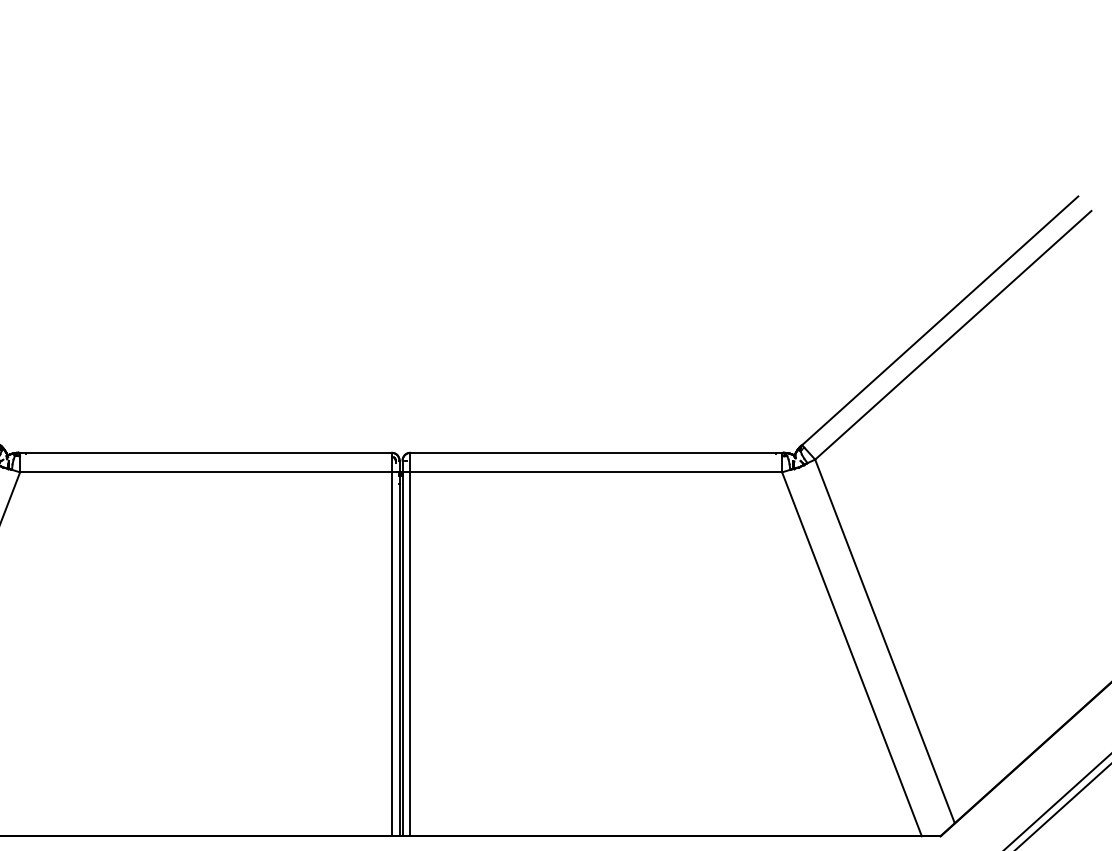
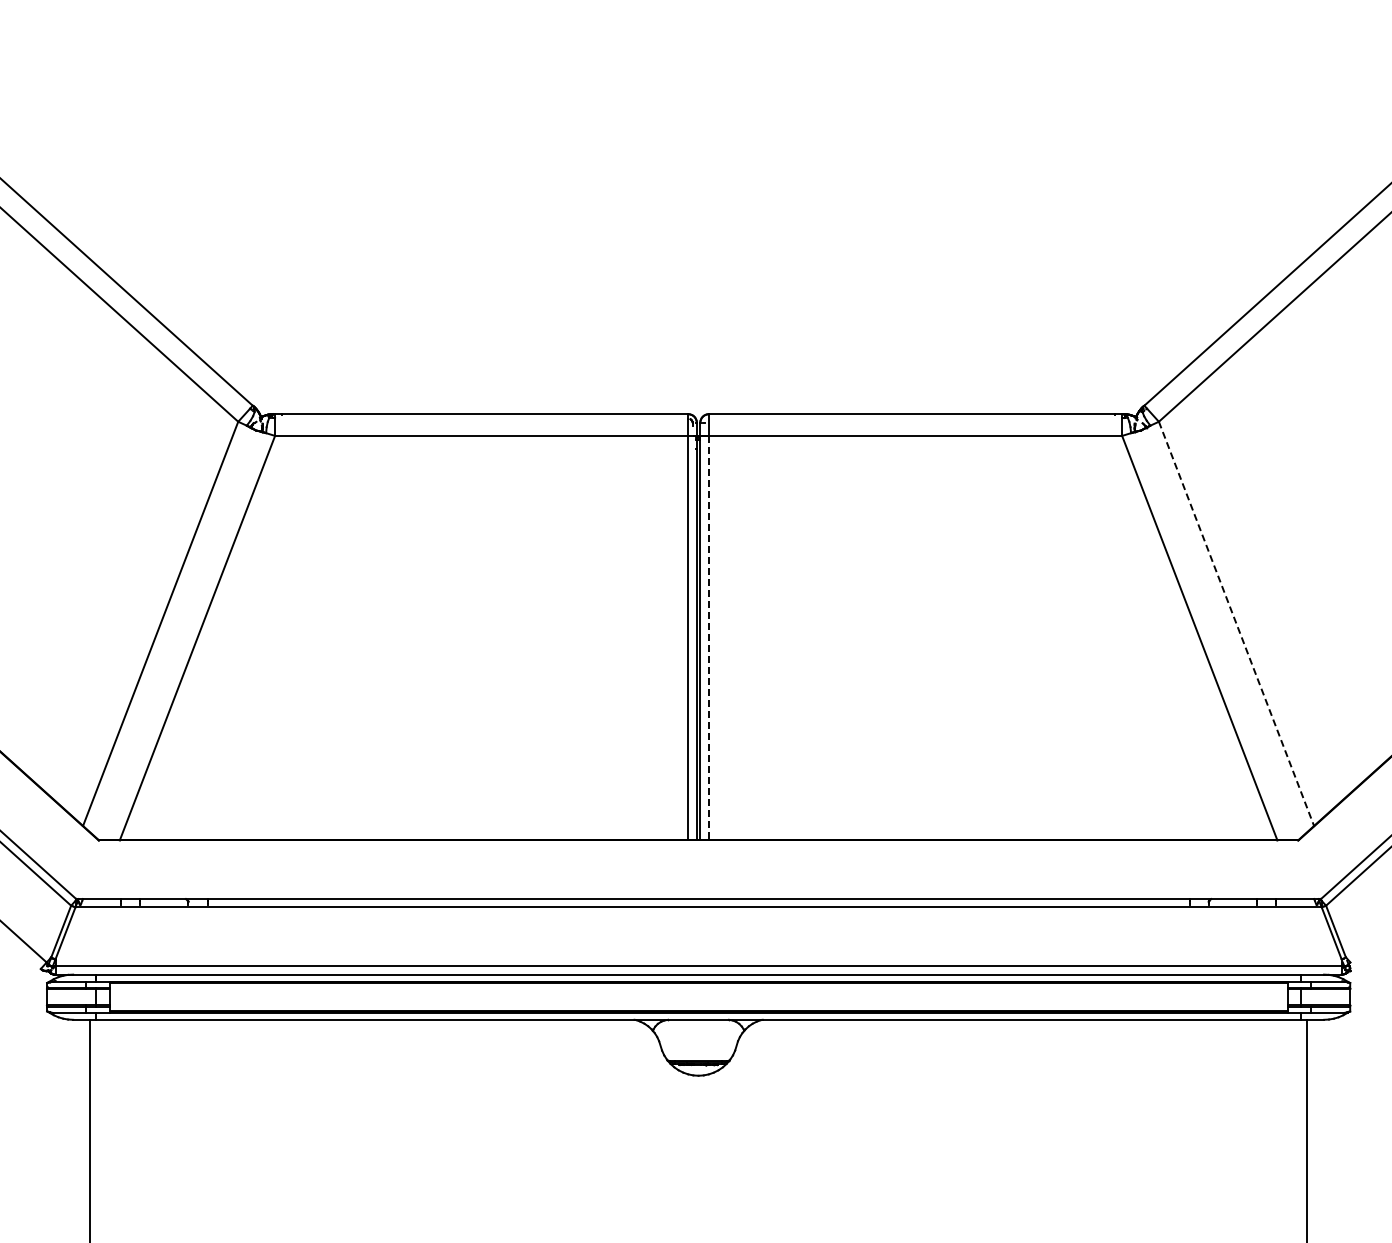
line: (885, 641) -> (1236, 624), solid -> dashed
line: (410, 654) -> (709, 638), solid -> dashed

